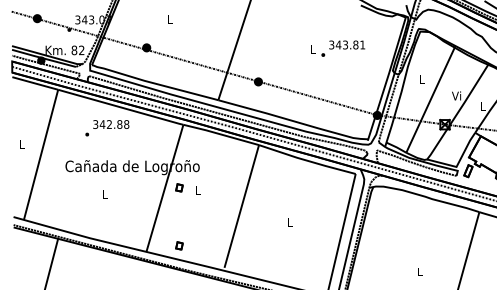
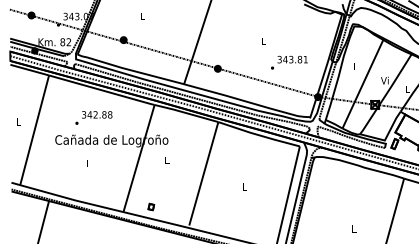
text: (343, 48) -> (289, 62), moved
text: (107, 128) -> (94, 118), moved
part: (179, 187) -> (151, 157), removed

